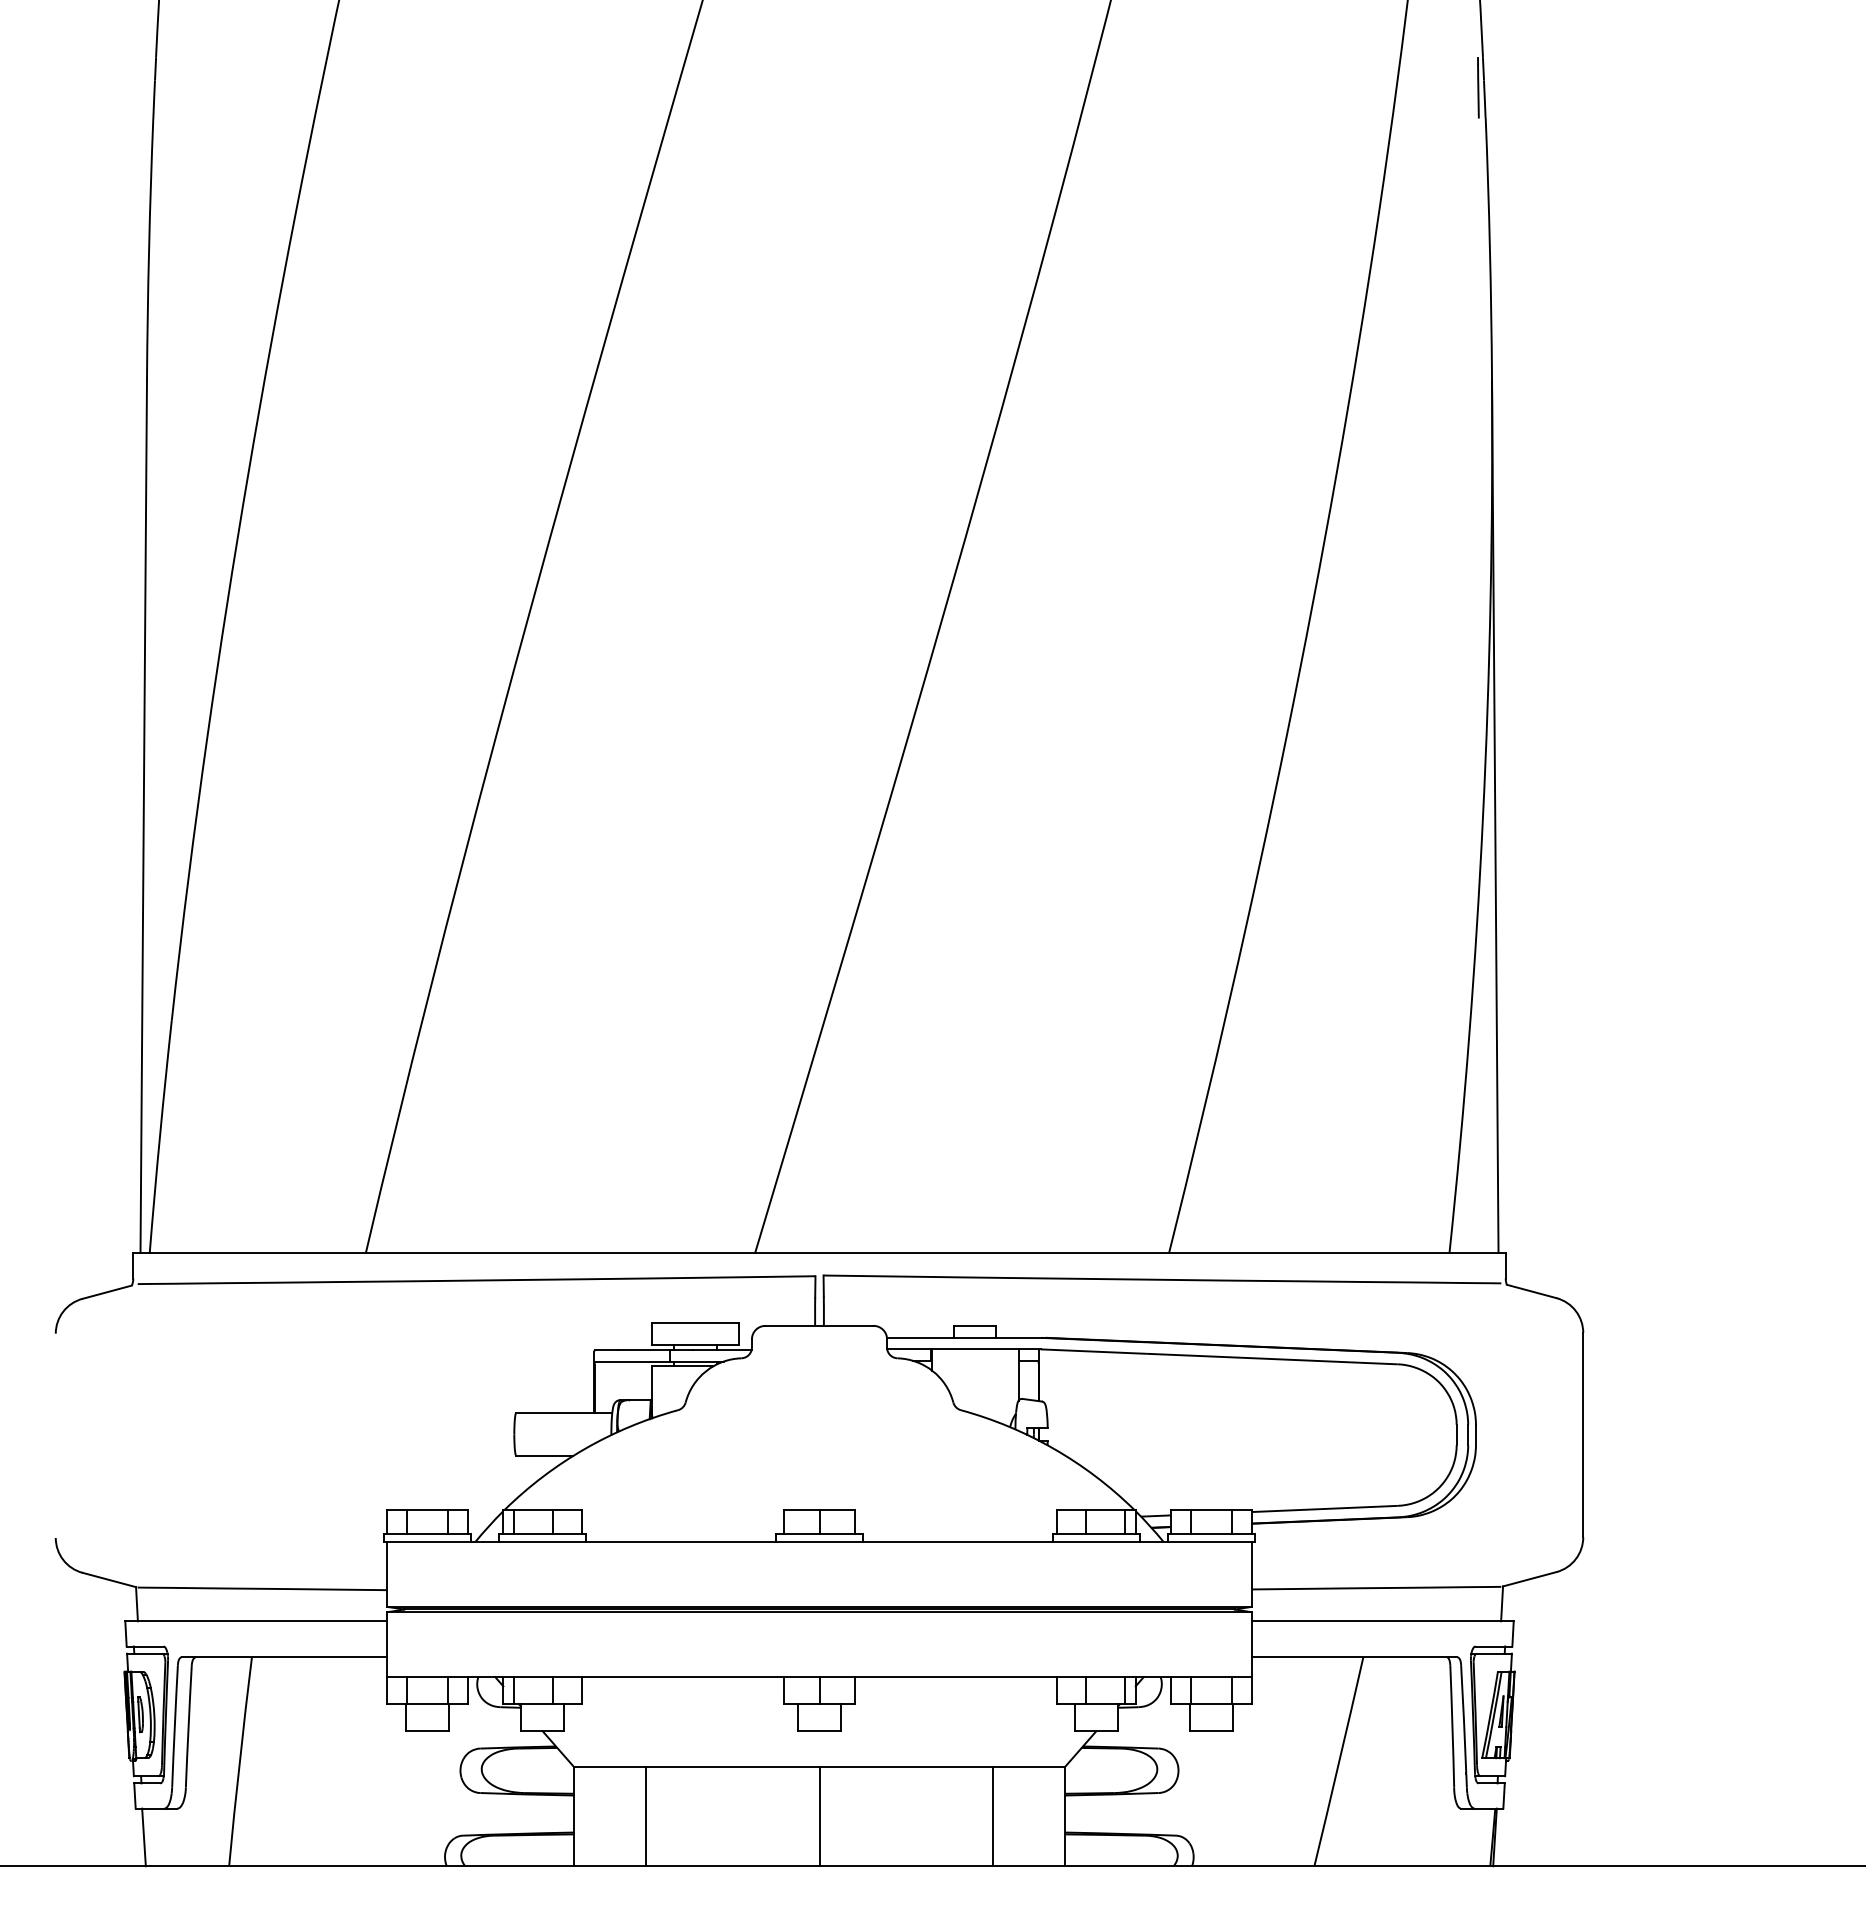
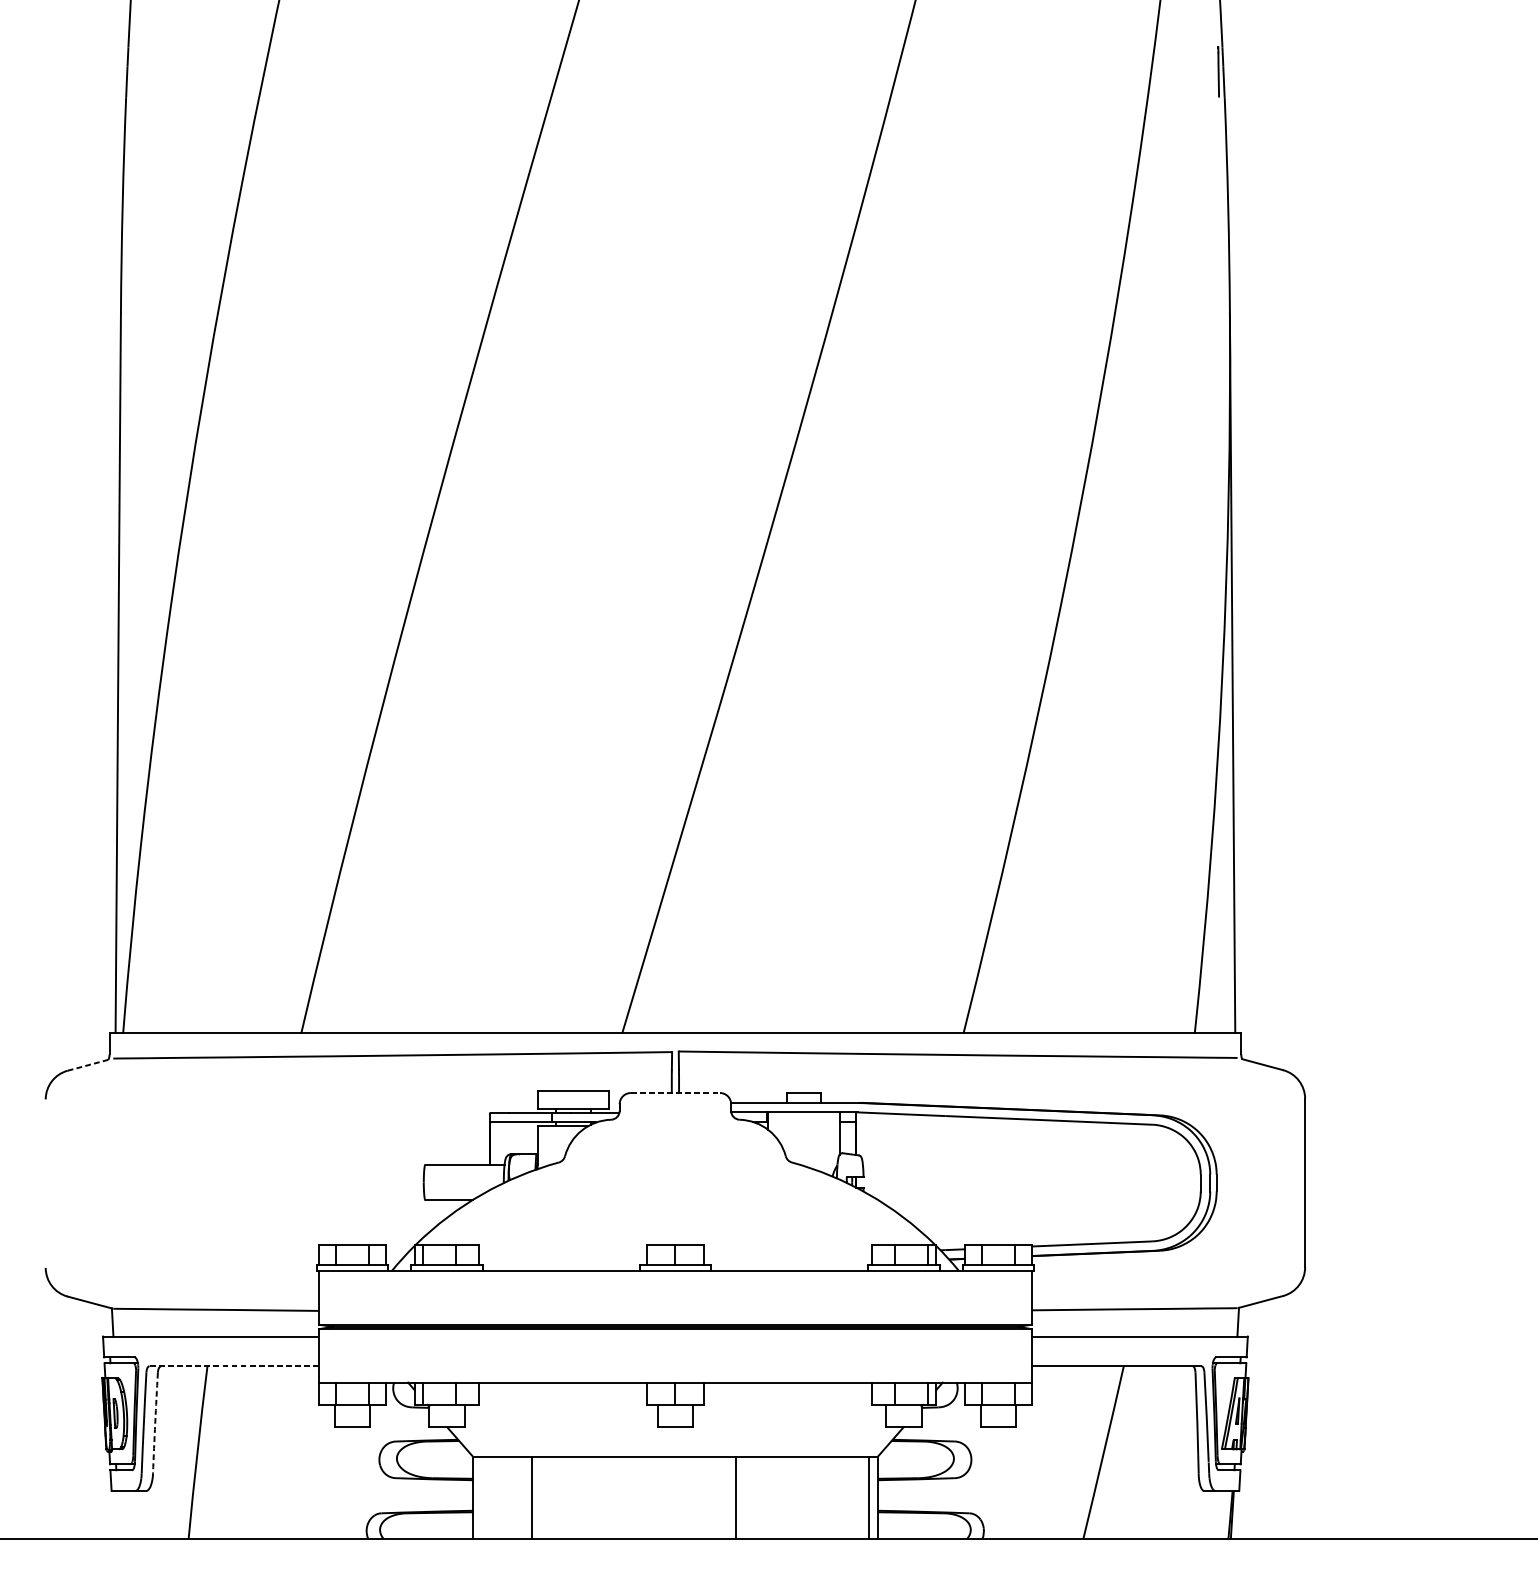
line: (107, 1292) -> (88, 1065), solid -> dashed
line: (820, 1325) -> (676, 1092), solid -> dashed
line: (284, 1657) -> (234, 1366), solid -> dashed
arc: (188, 1726) -> (155, 1423), solid -> dashed
line: (819, 1816) -> (735, 1497), moved
line: (993, 1816) -> (869, 1497), moved
line: (143, 1837) -> (118, 1514), removed

